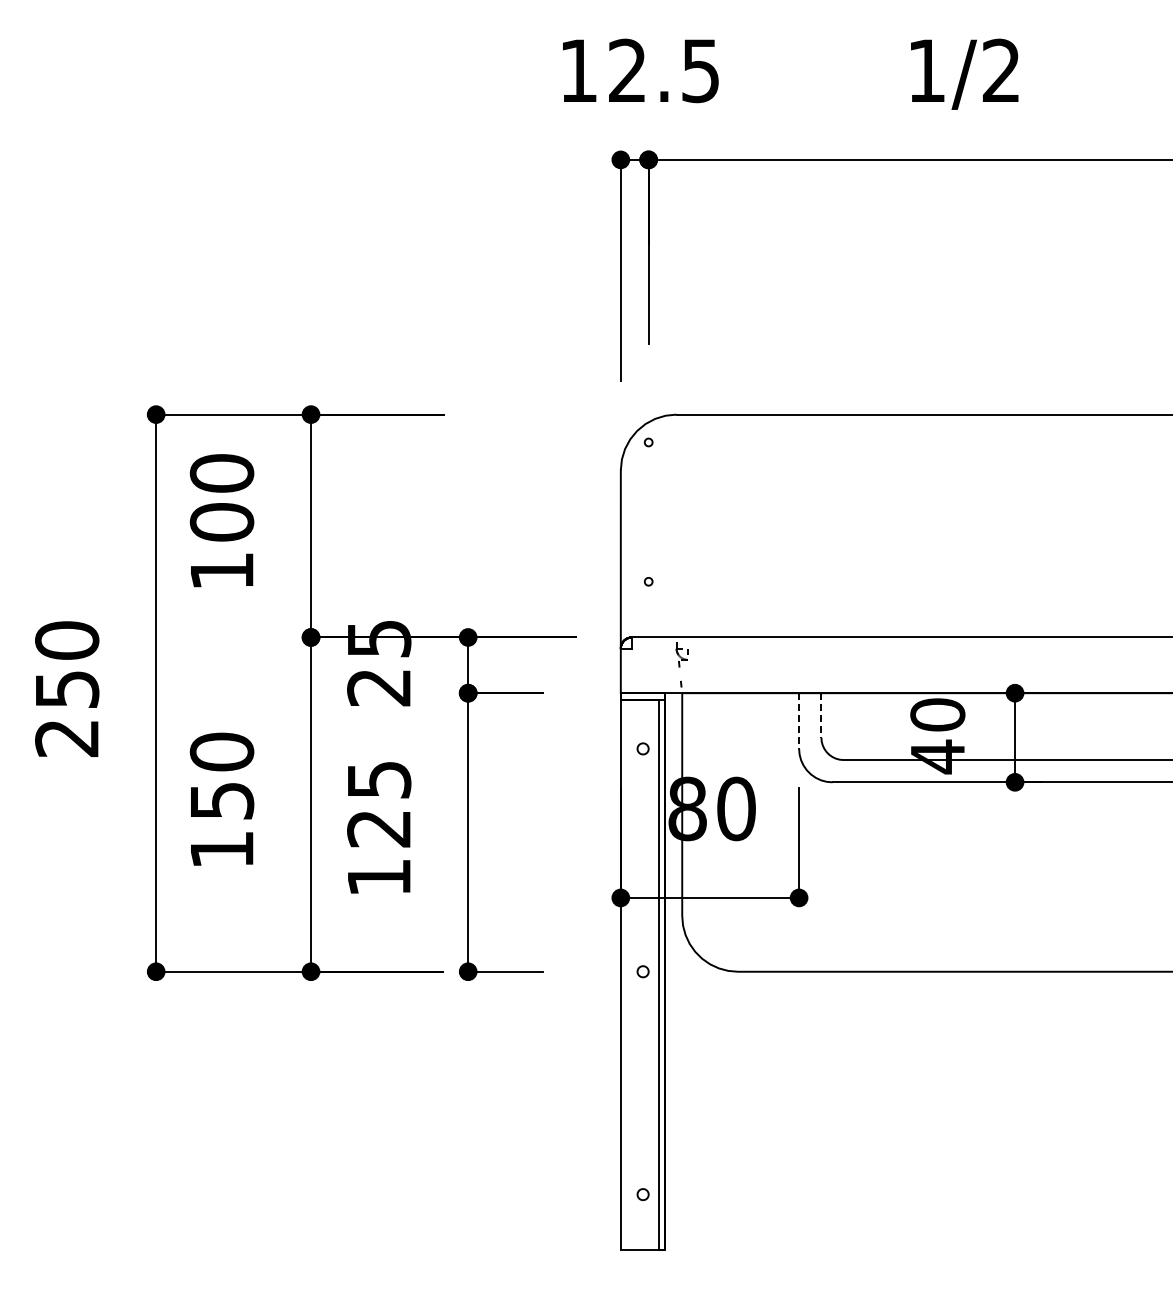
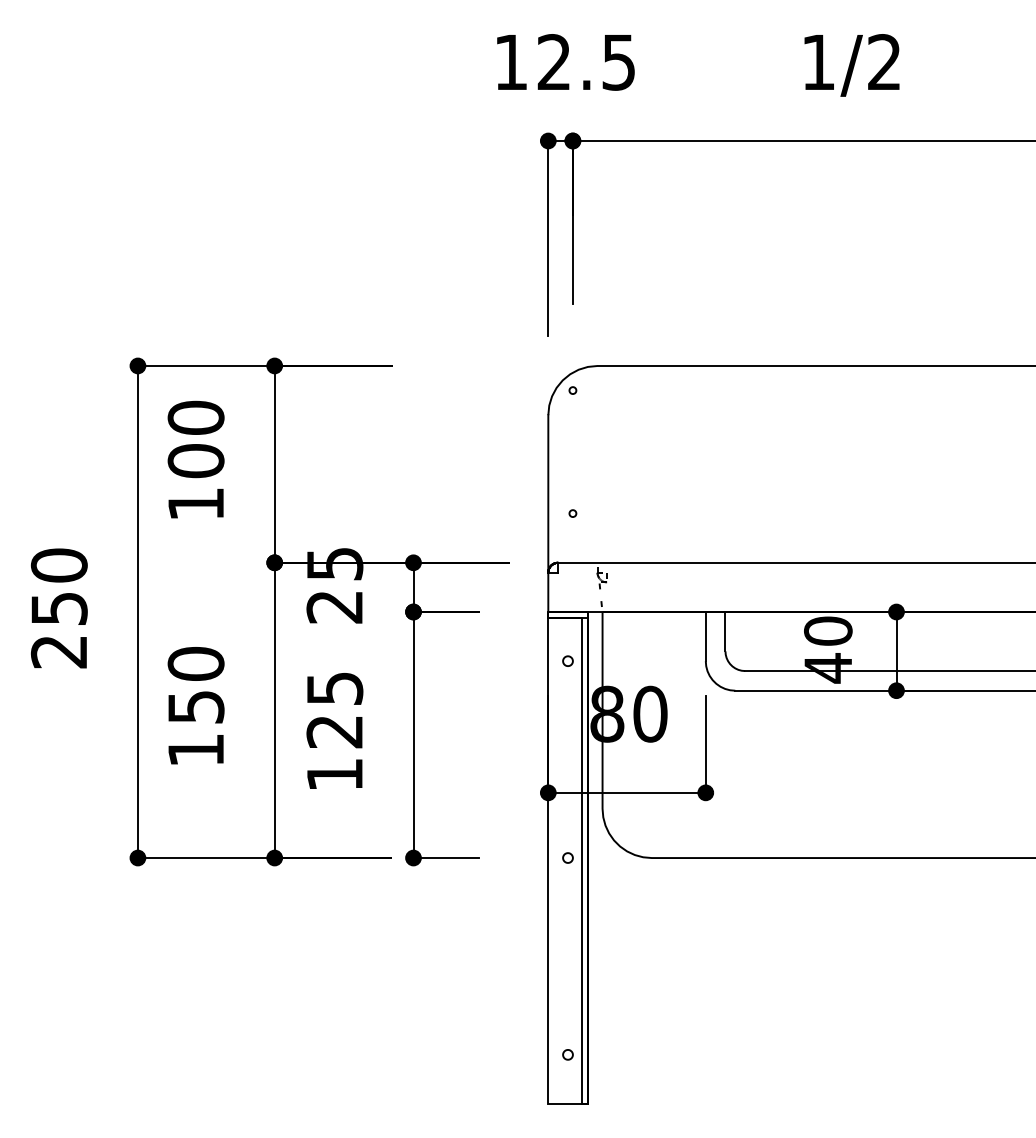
line: (821, 715) -> (725, 631), dashed -> solid
line: (799, 721) -> (706, 637), dashed -> solid

